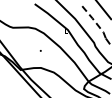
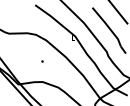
line: (95, 22) -> (108, 27), dashed -> solid

